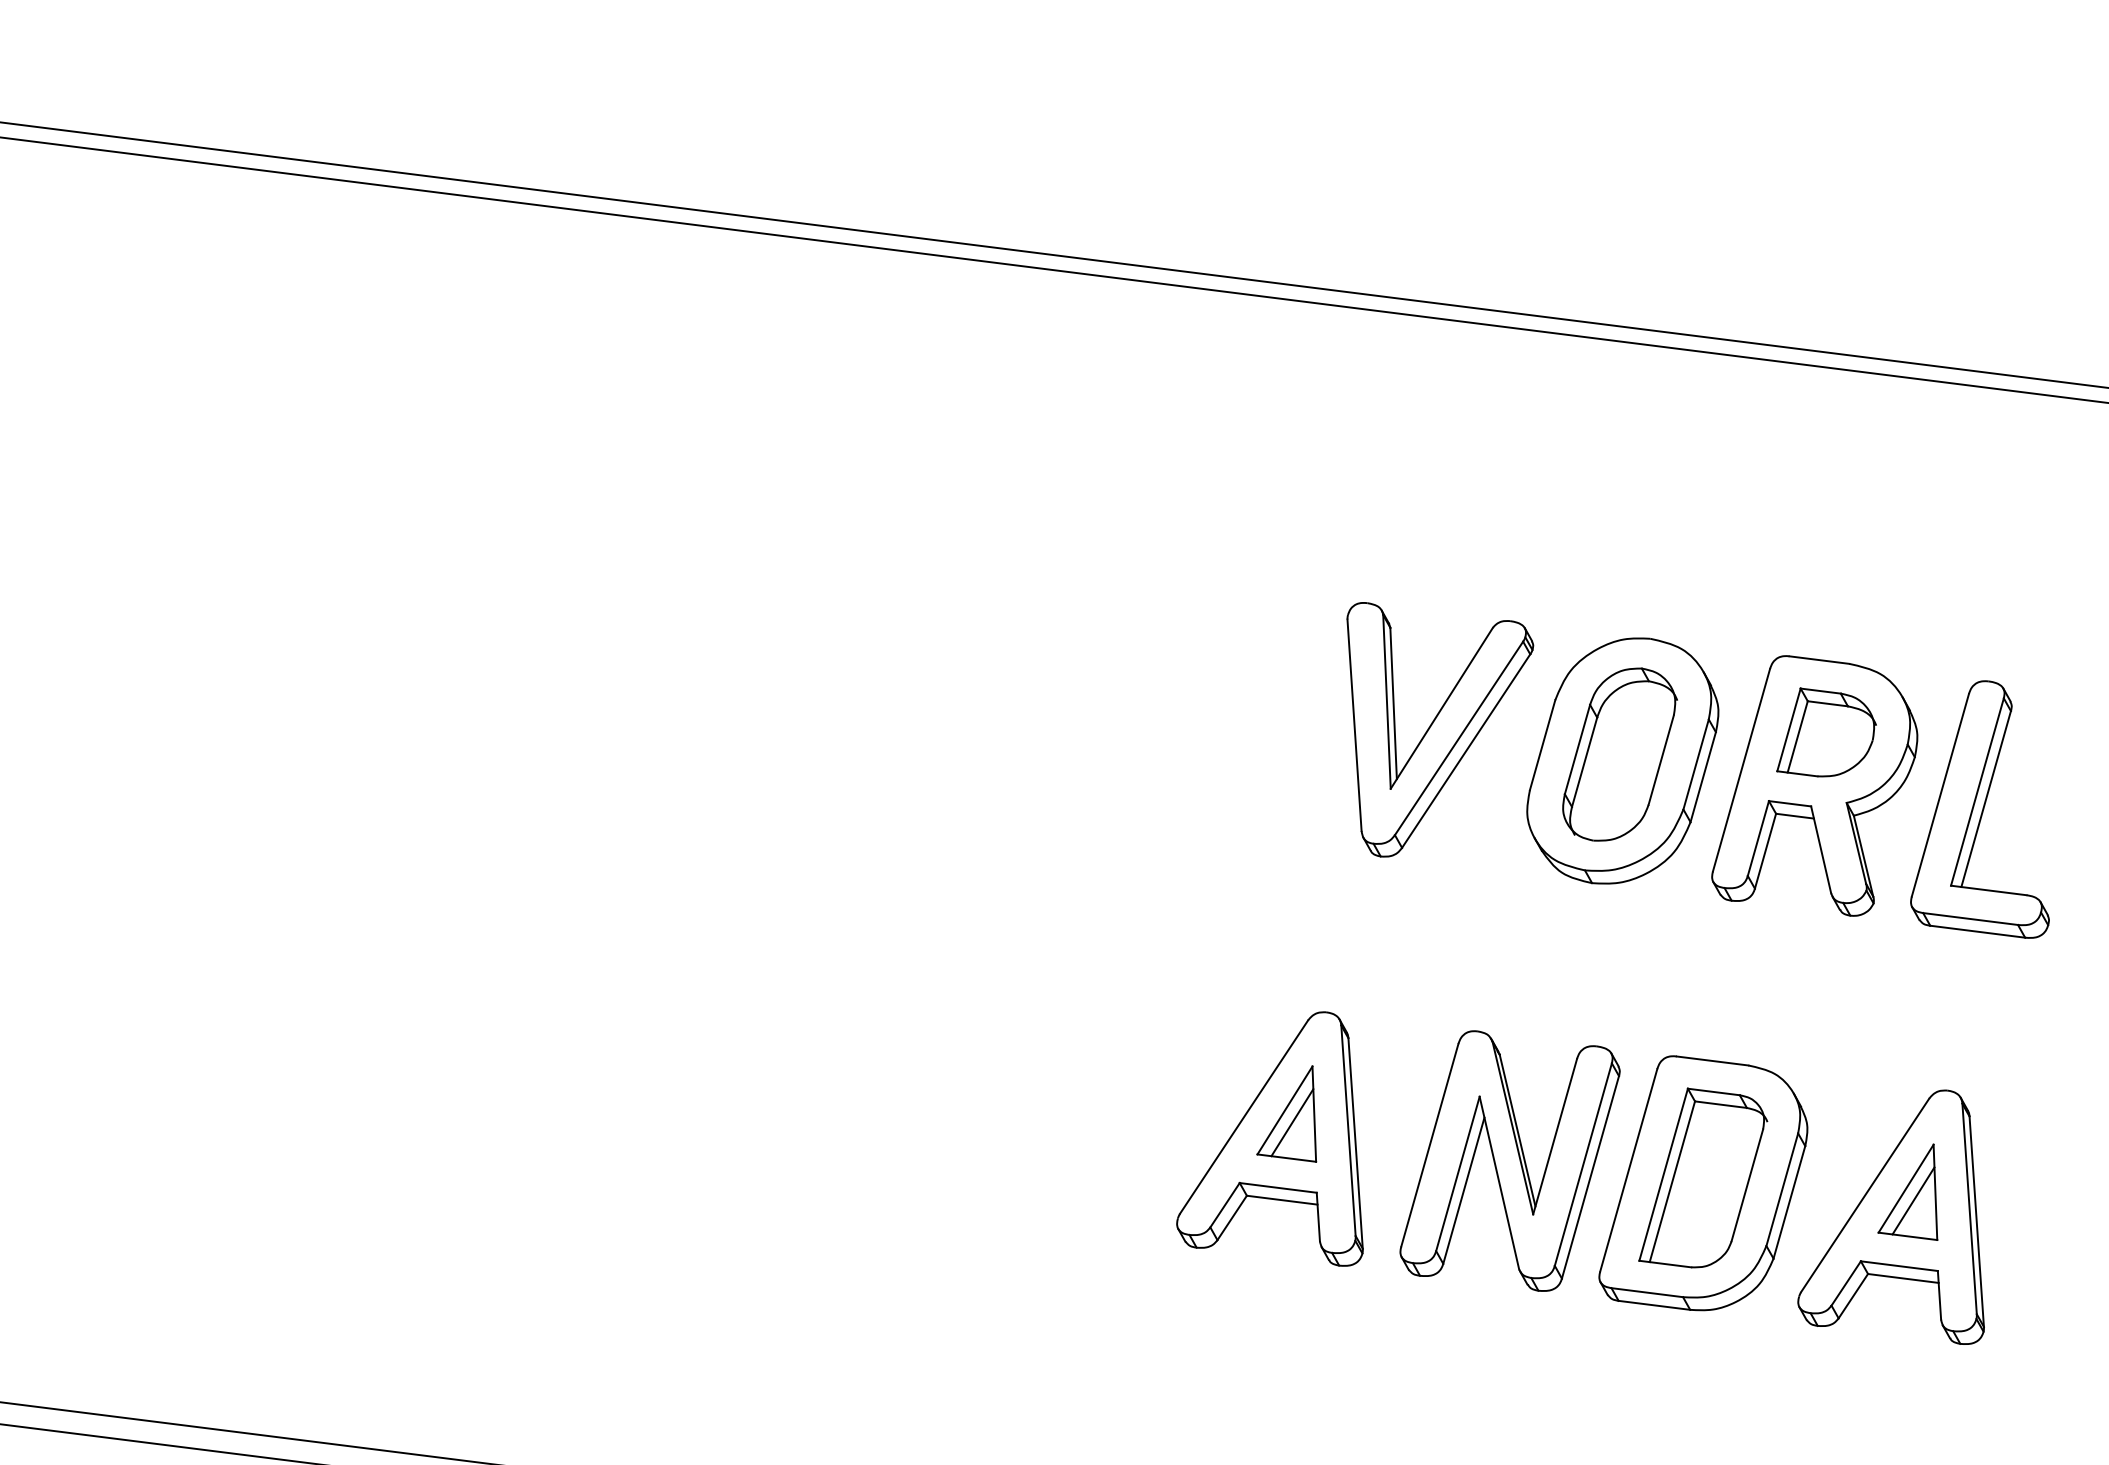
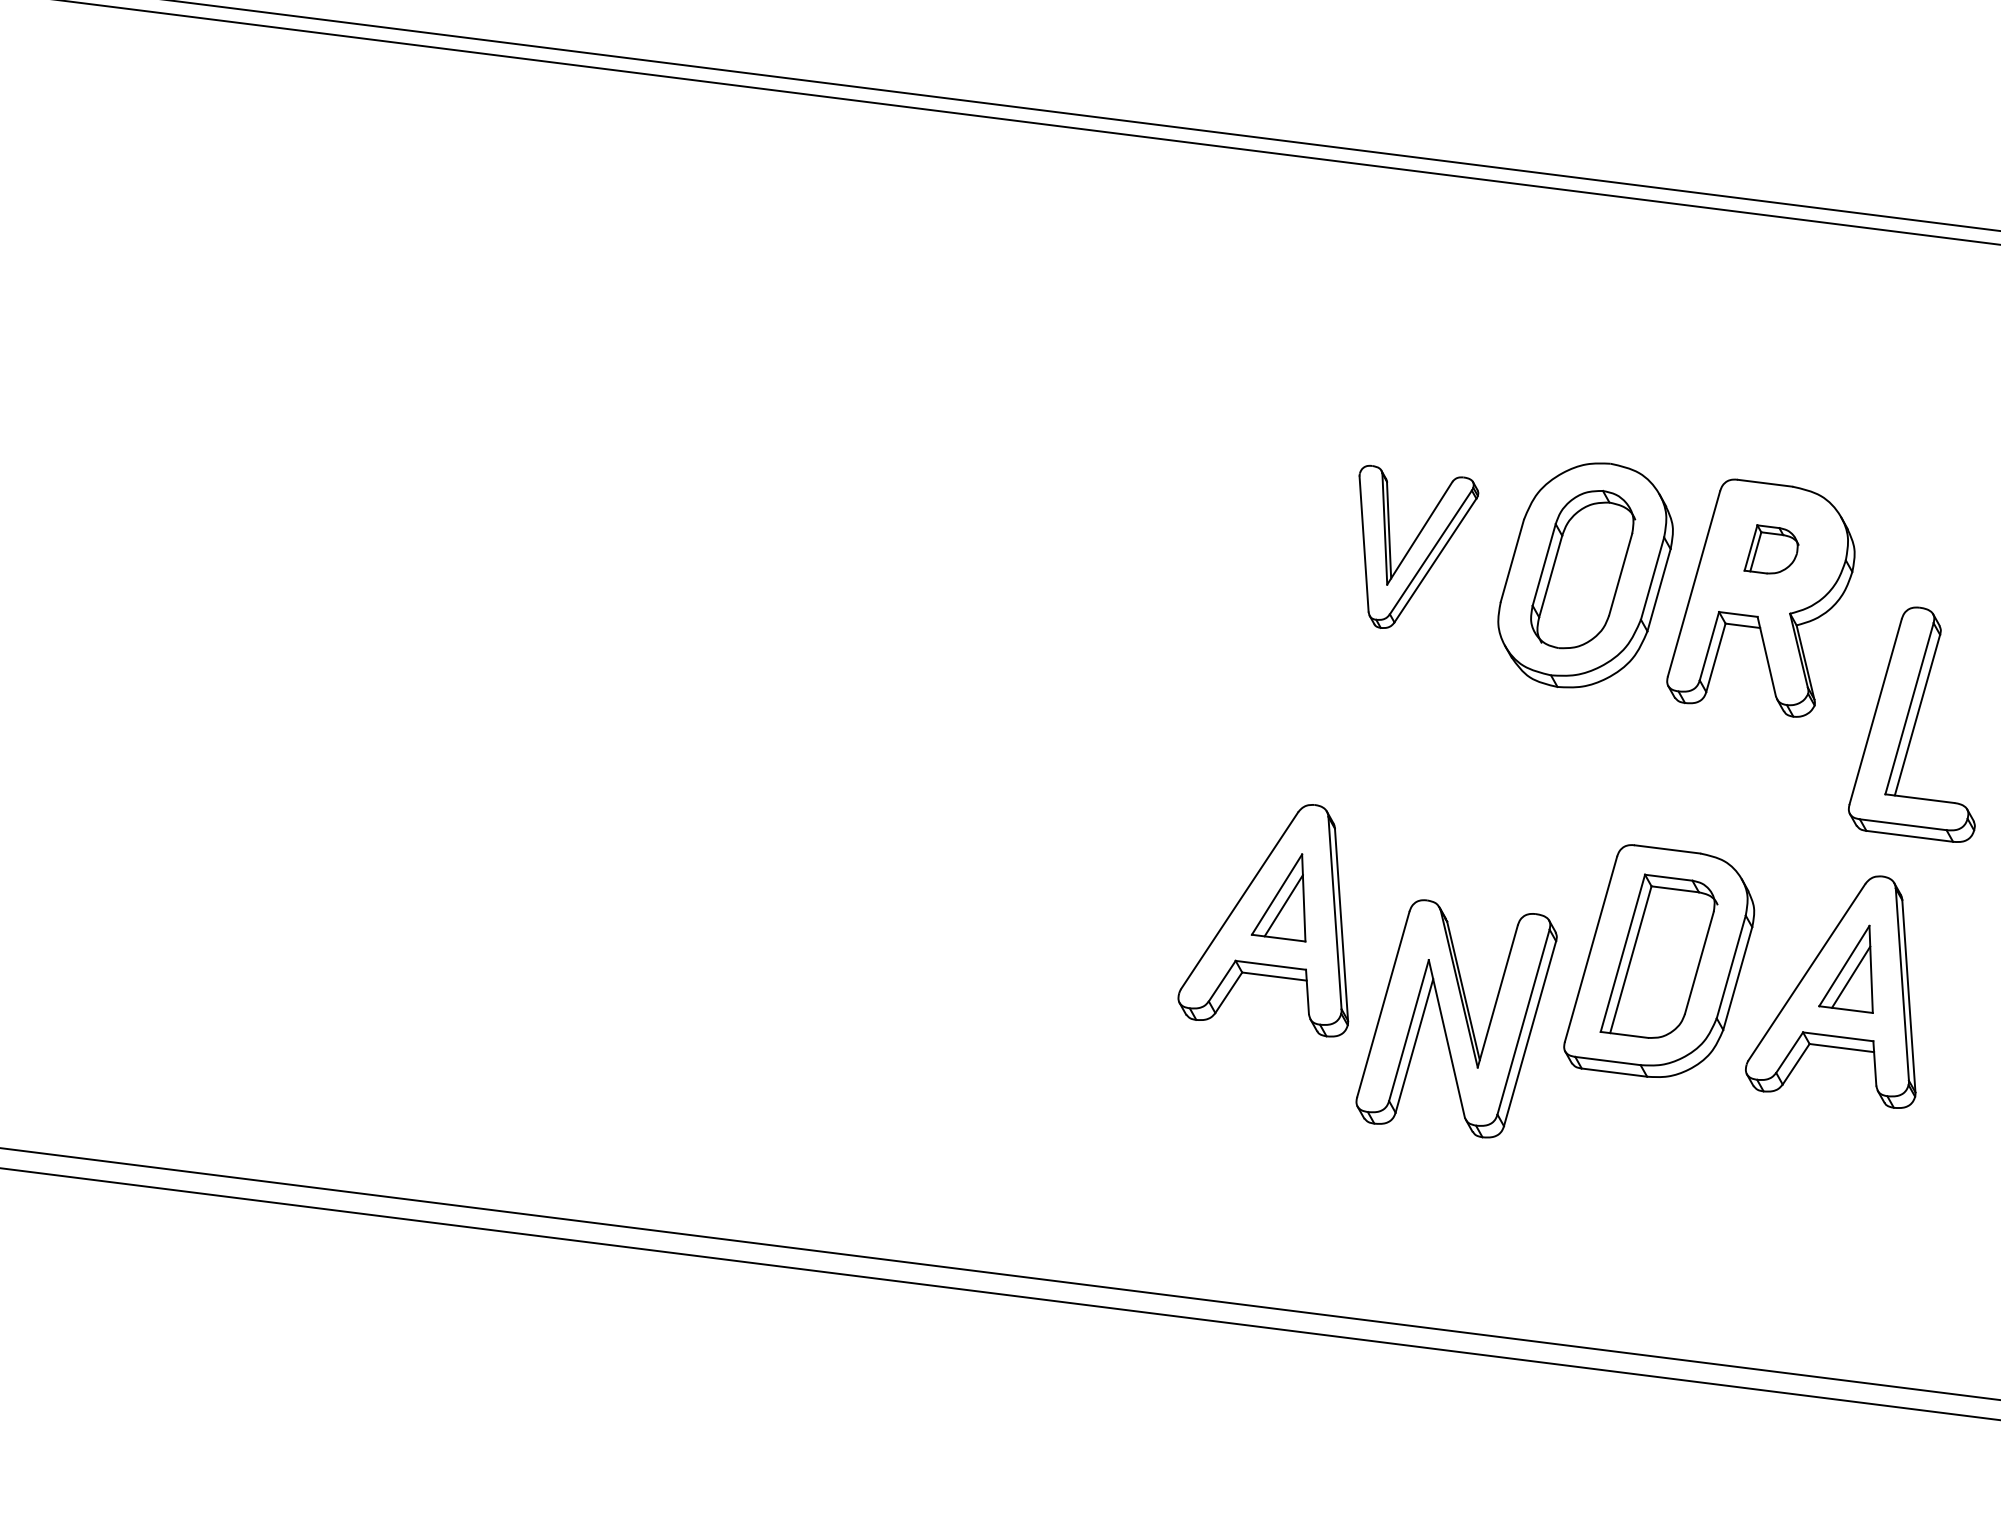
part: (1439, 729) -> (1418, 546), size x0.7
part: (1826, 732) -> (1771, 549), size x0.6
part: (1979, 809) -> (1911, 724), moved
part: (1509, 1160) -> (1456, 1018), moved

